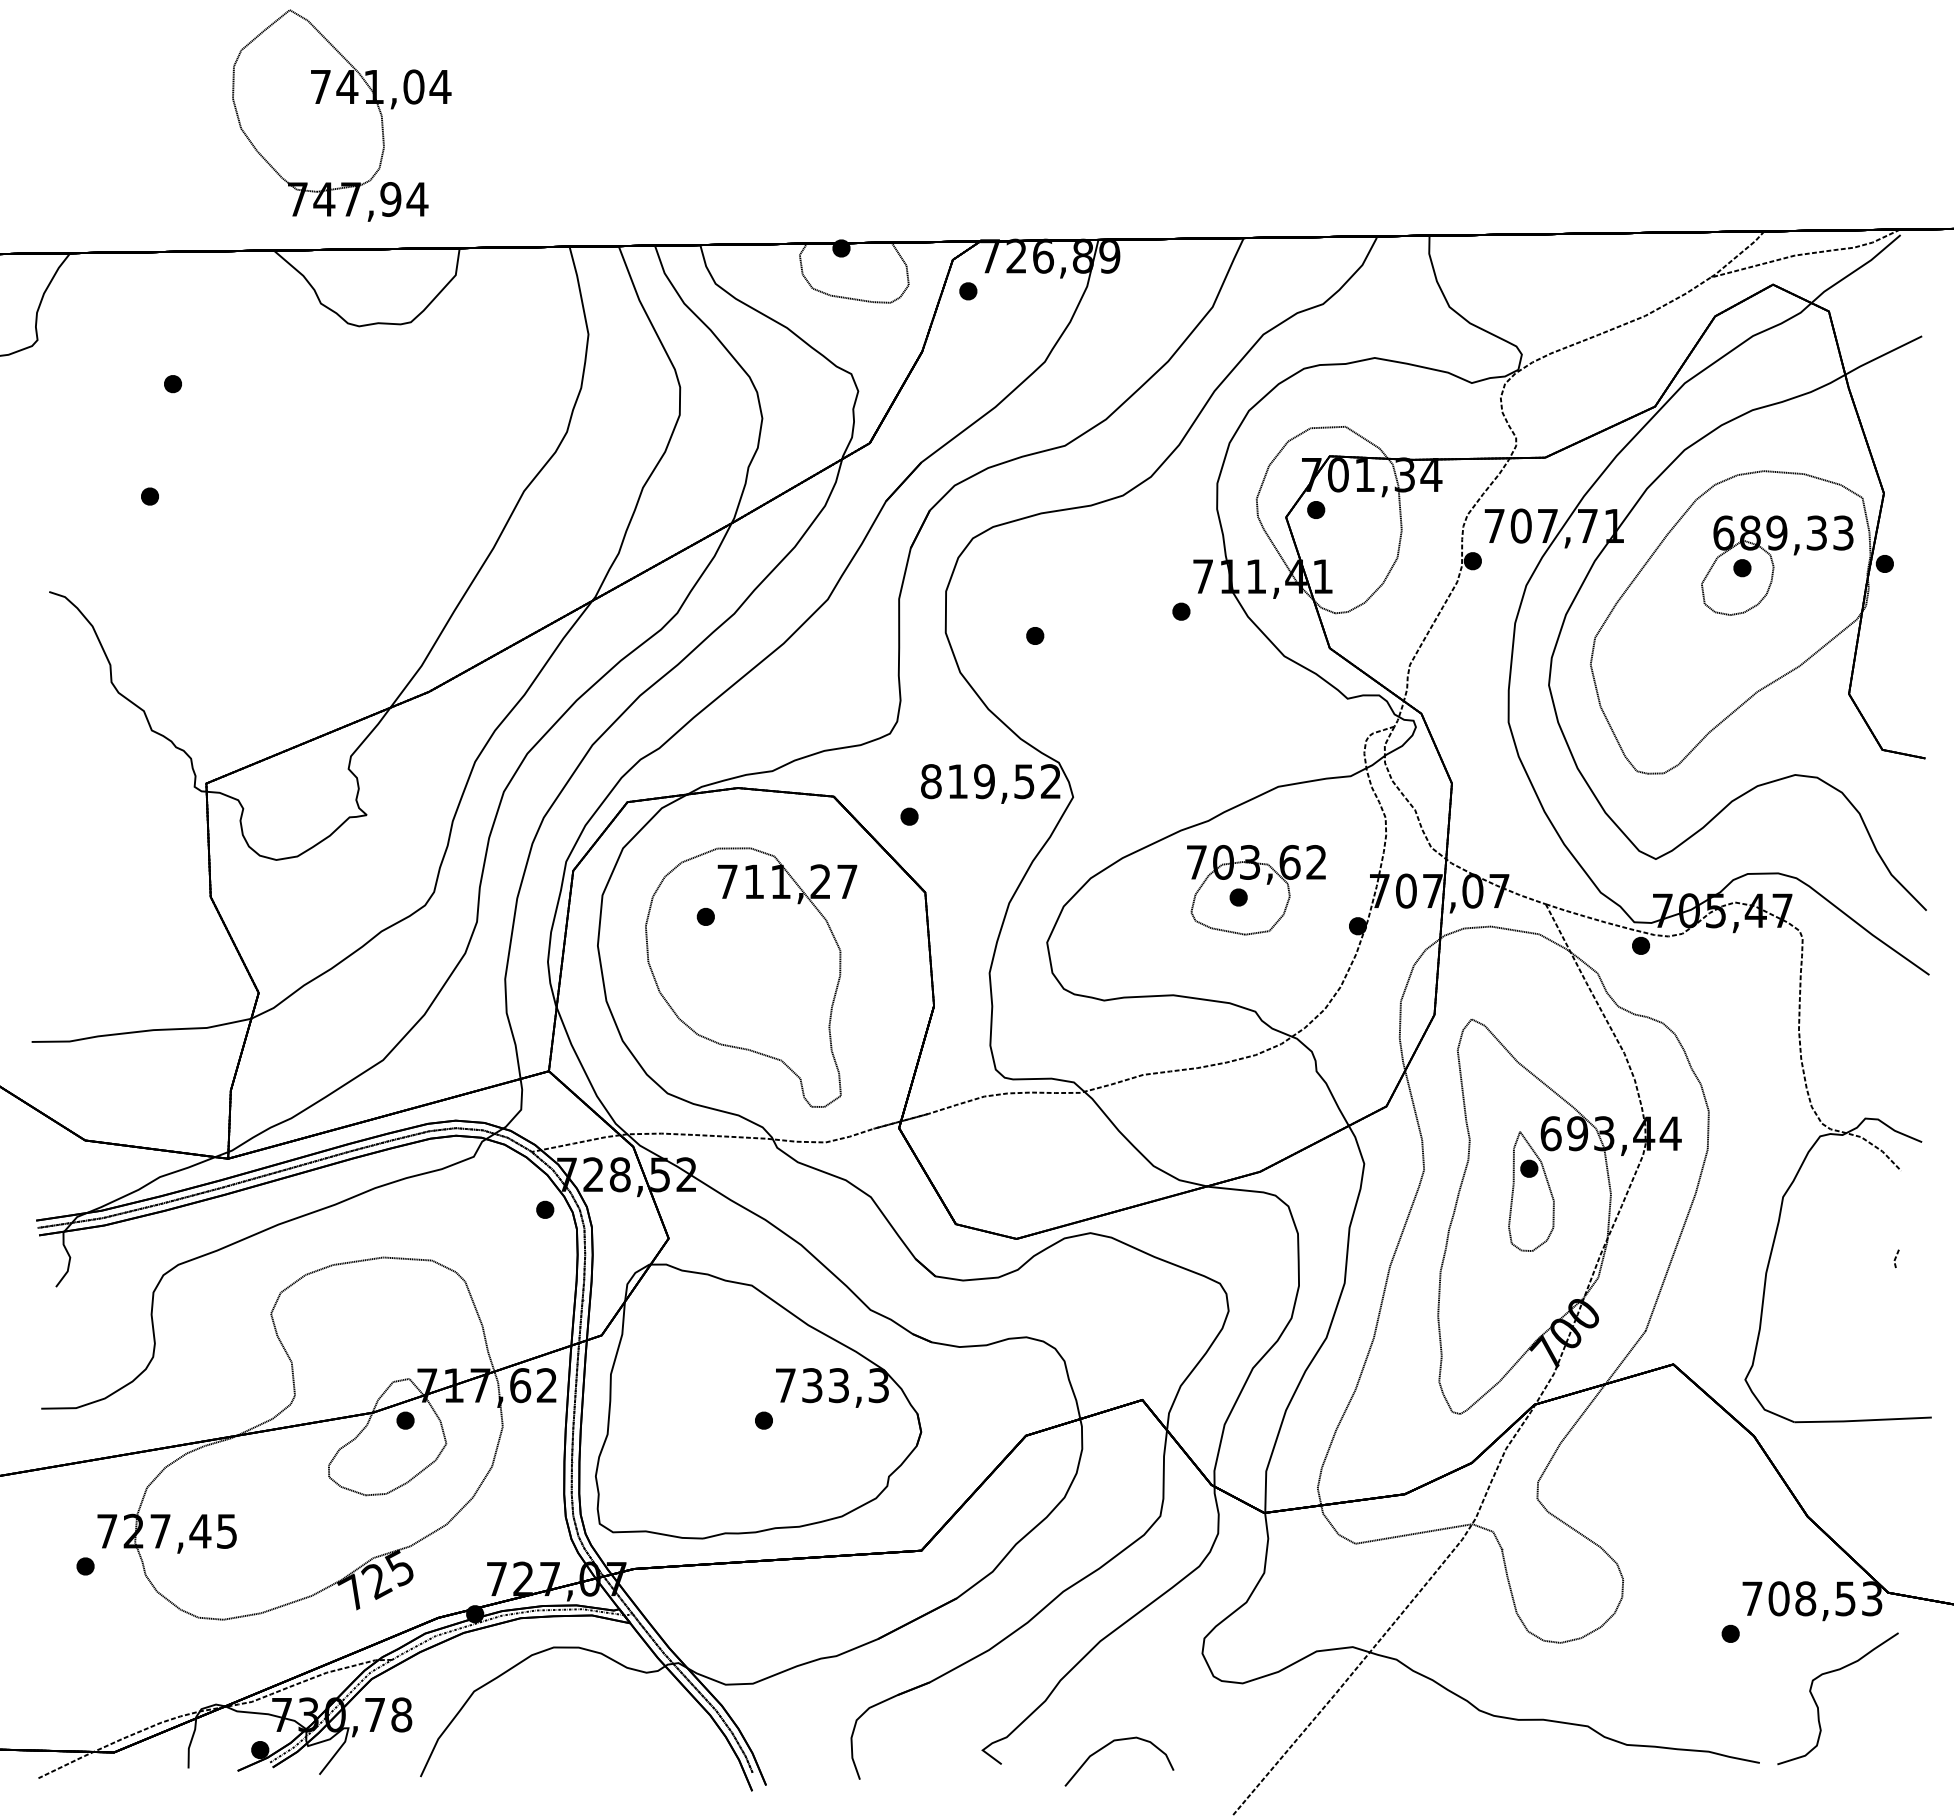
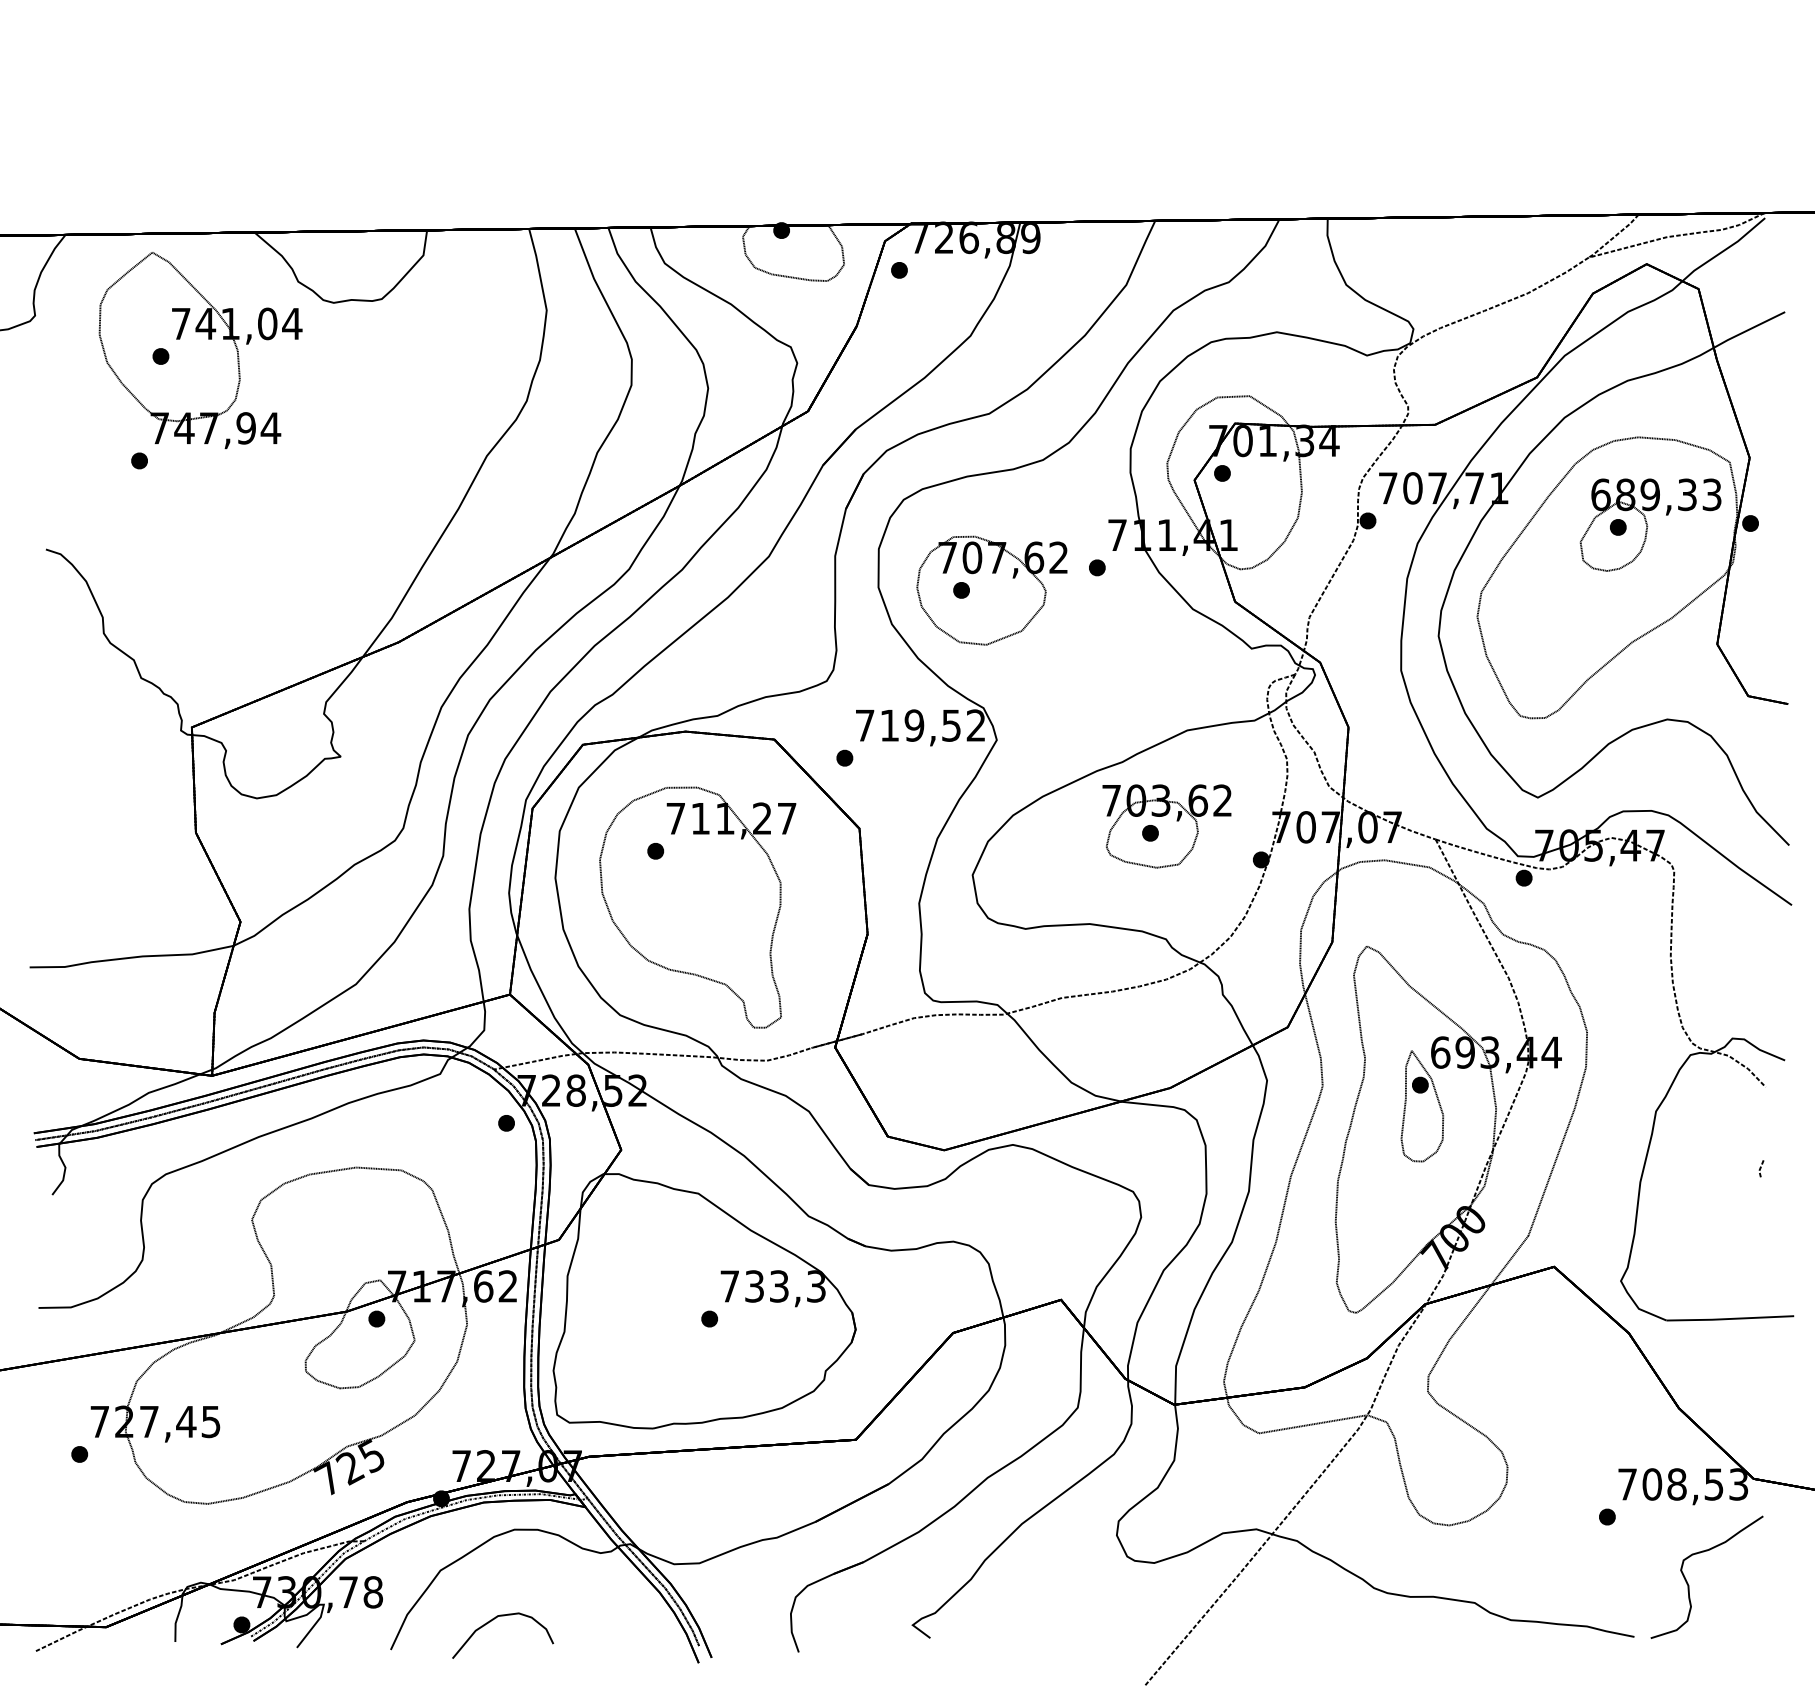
part: (341, 115) -> (200, 350), moved
part: (1067, 636) -> (991, 590), added
text: (931, 781) -> (865, 725), 819,52 -> 719,52
curve: (1108, 1745) -> (492, 1620), moved

